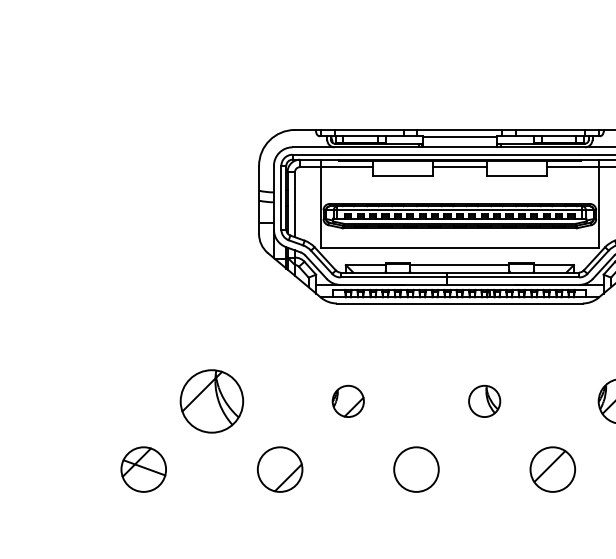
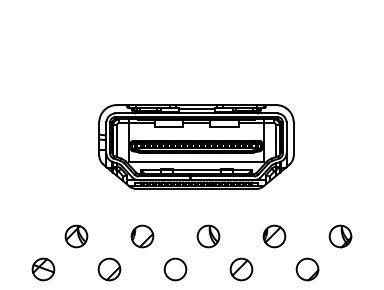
part: (211, 401) -> (76, 236), size x0.71
part: (348, 401) -> (142, 236), size x1.43
part: (484, 401) -> (208, 236), size x1.43

